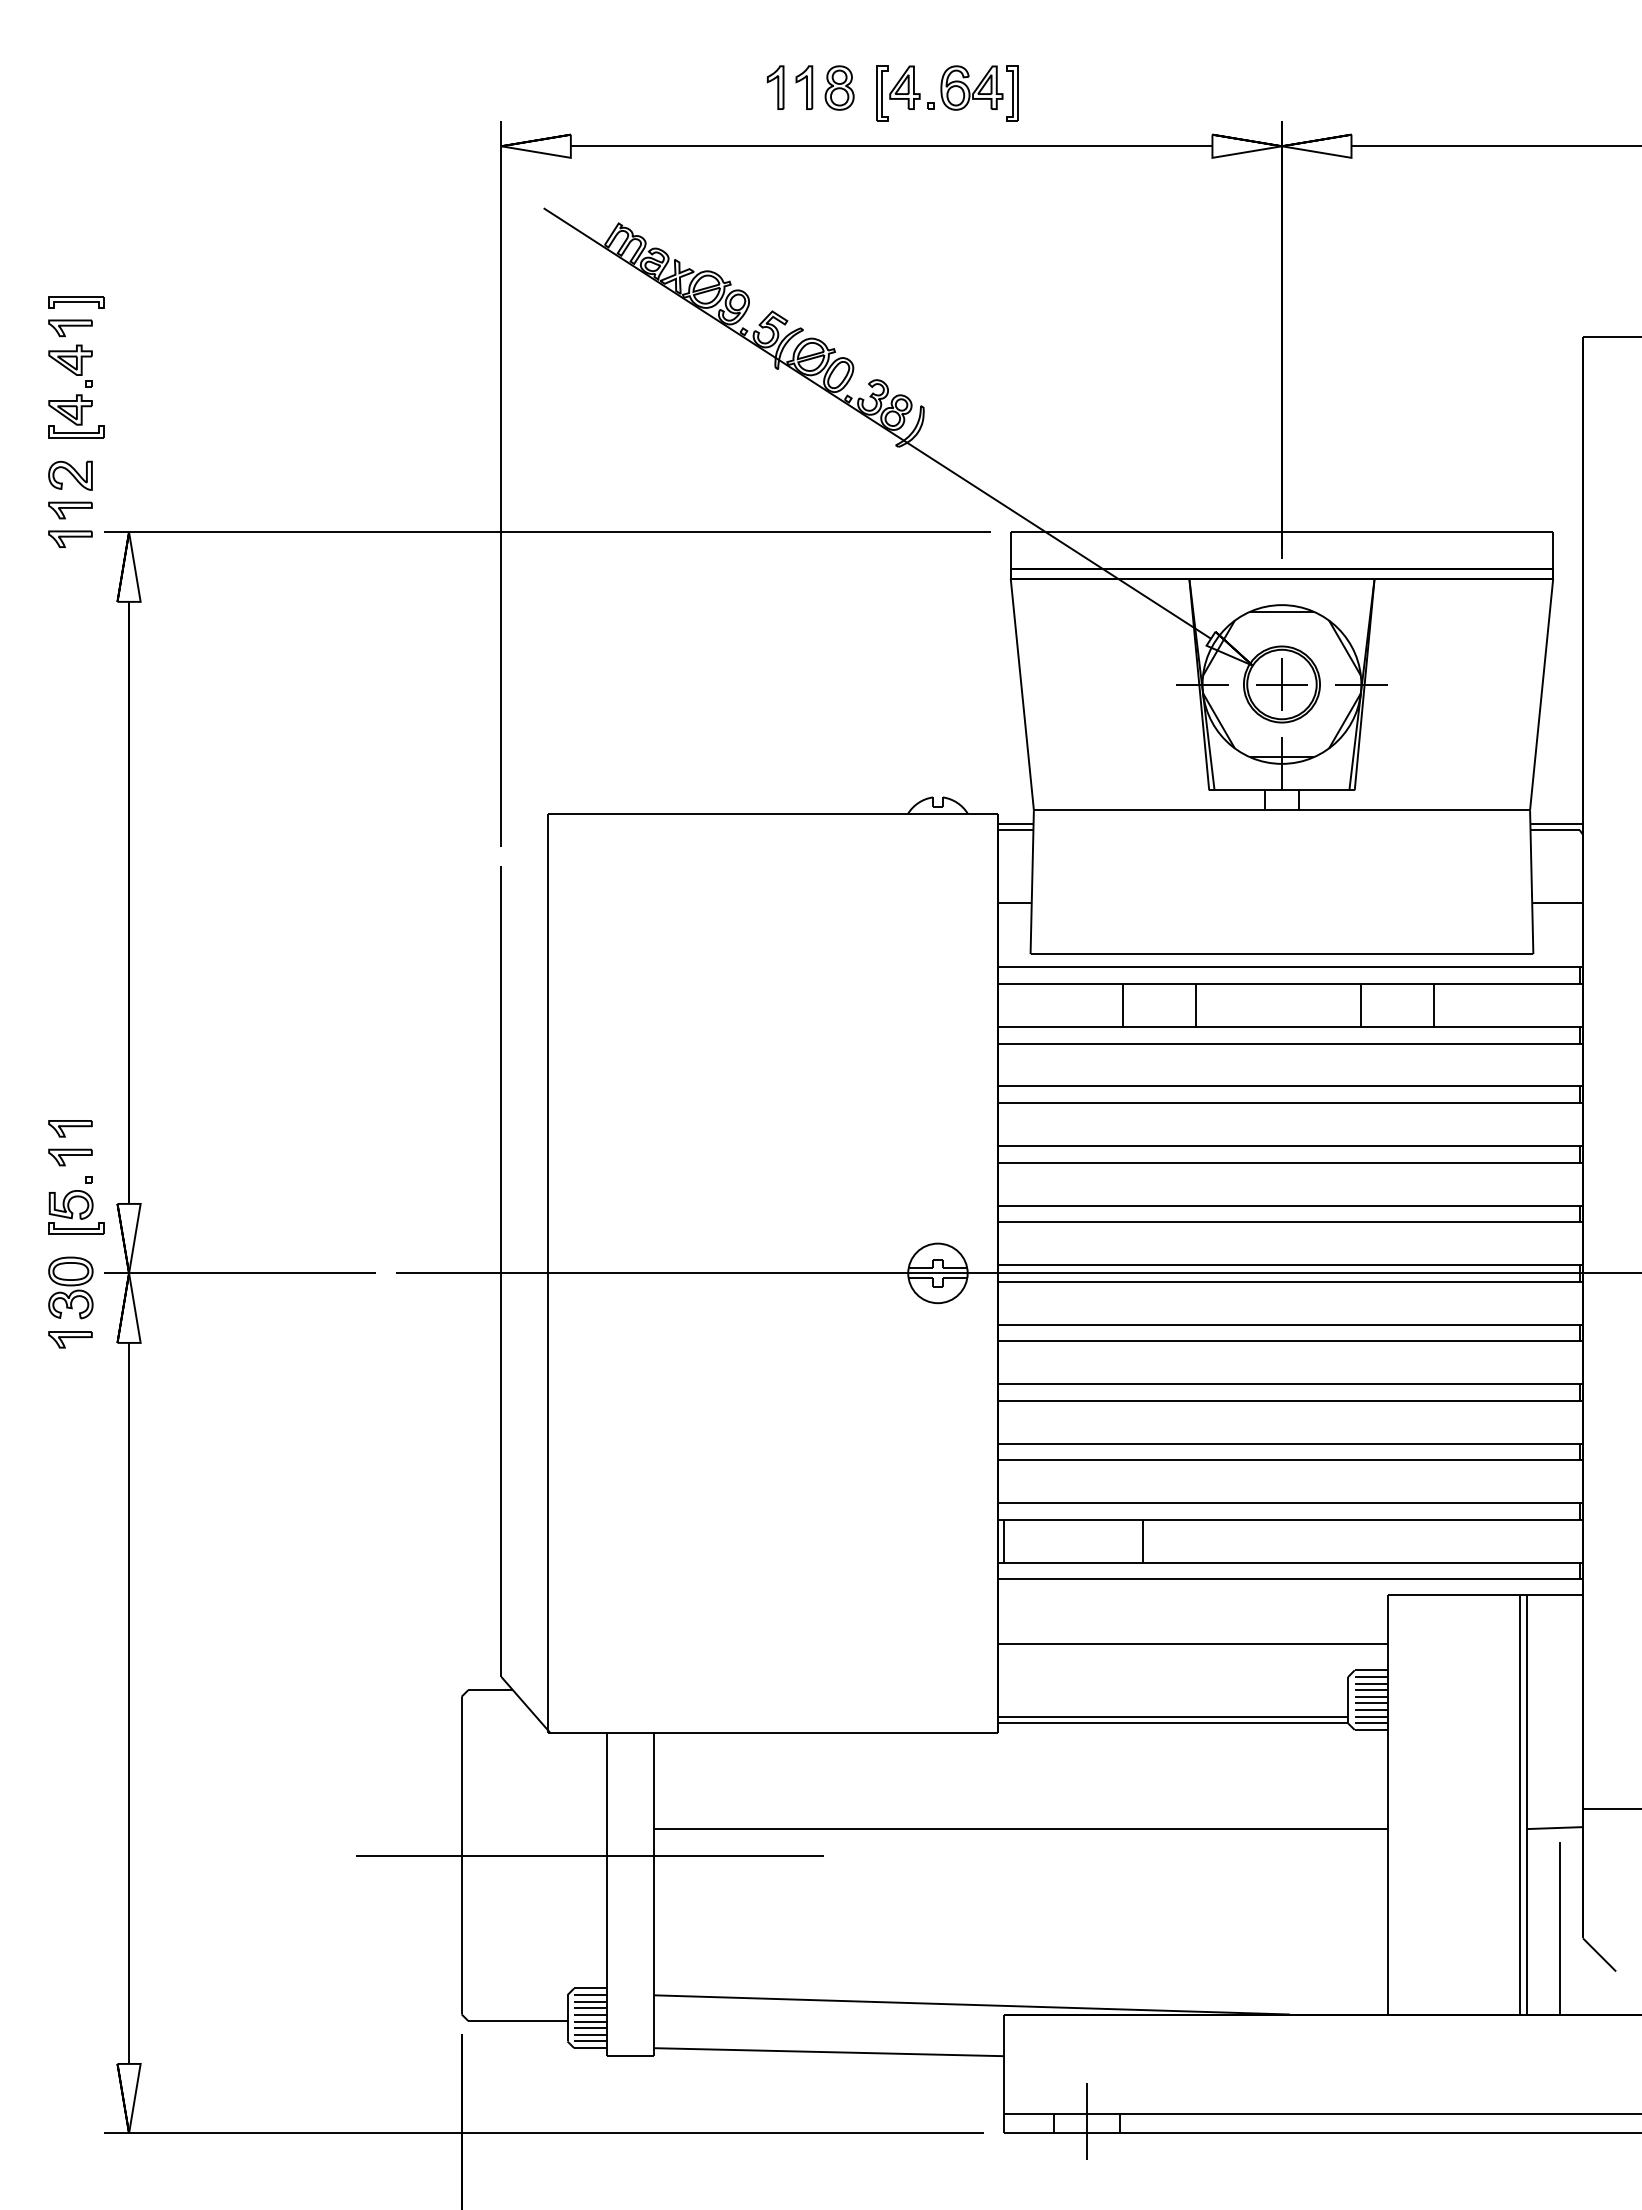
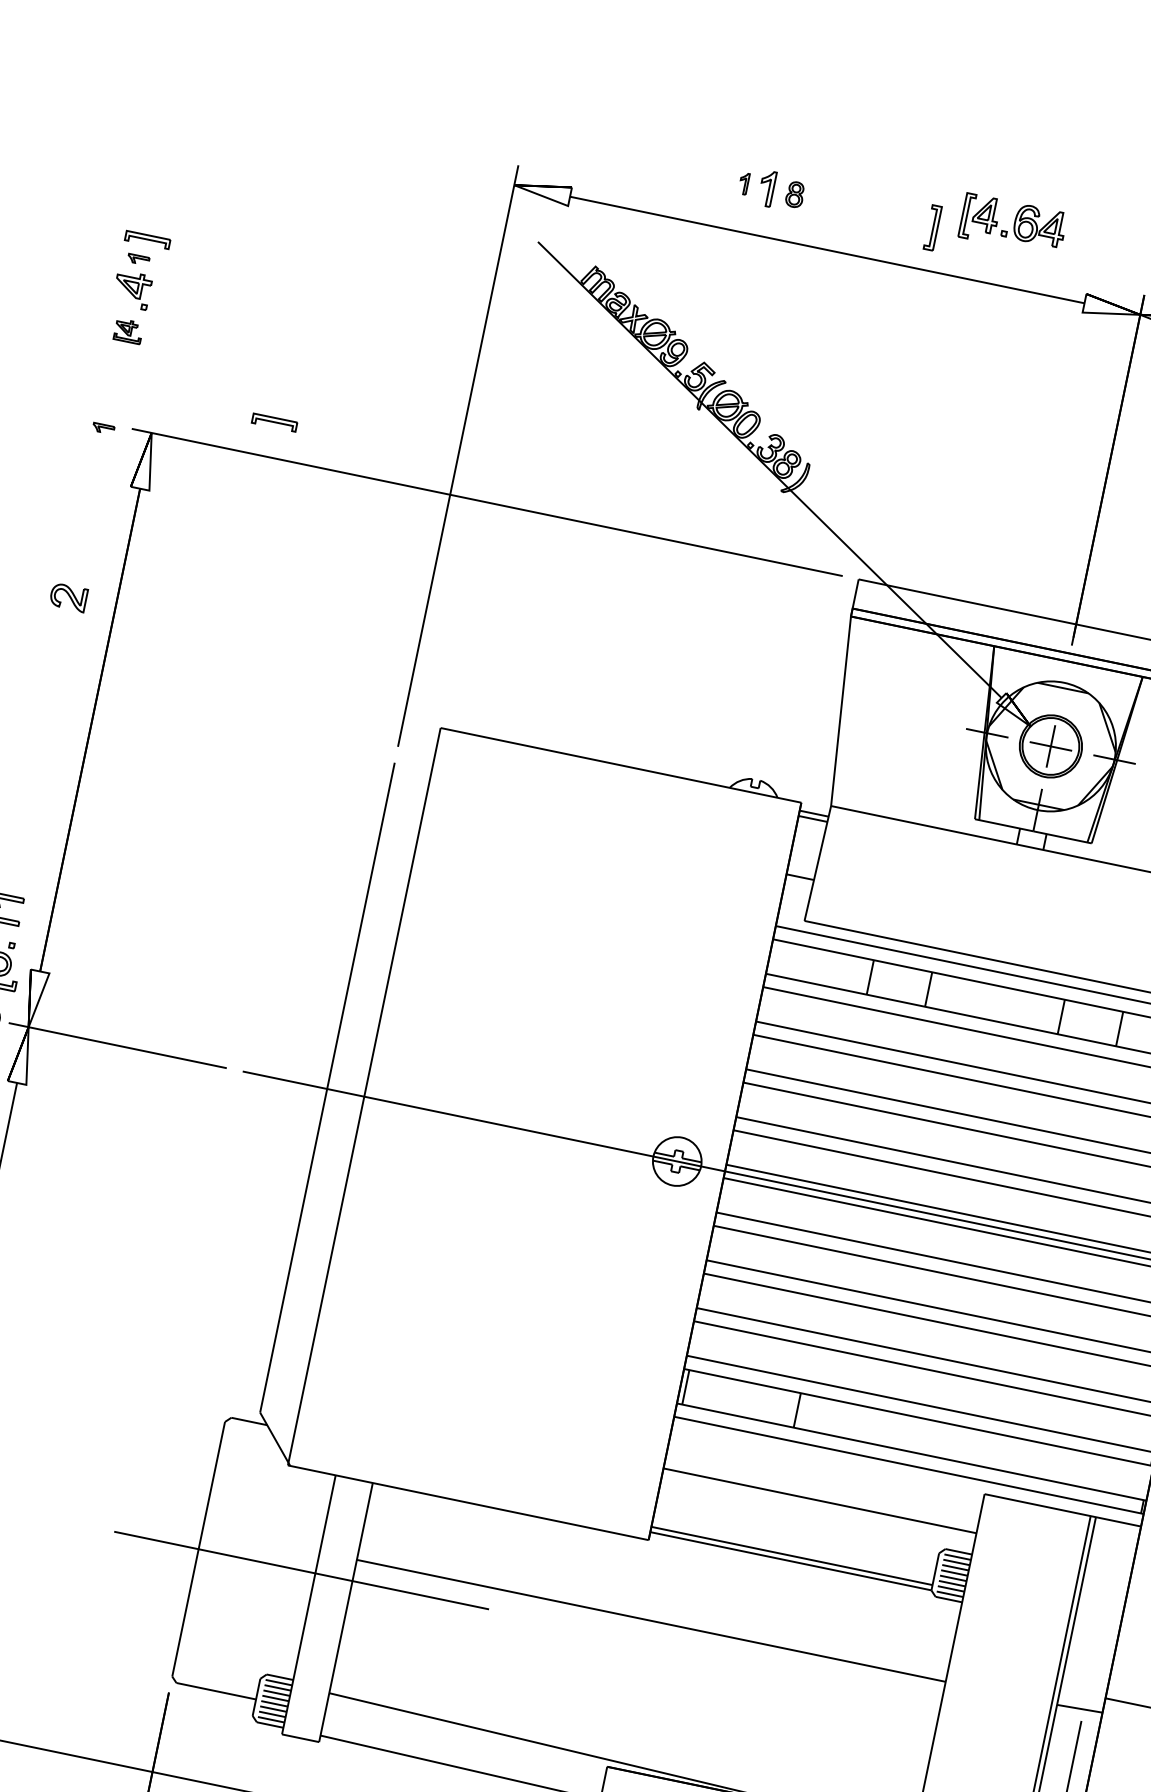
part: (775, 87) -> (743, 183), size x0.6
part: (839, 87) -> (795, 194), size x0.7
part: (939, 93) -> (1012, 225), moved
part: (70, 328) -> (138, 259), size x0.6
part: (76, 416) -> (128, 331), size x0.6
part: (70, 475) -> (68, 597), moved
part: (273, 489) -> (274, 422), added
part: (70, 510) -> (108, 405), removed
part: (70, 538) -> (103, 428), size x0.6

